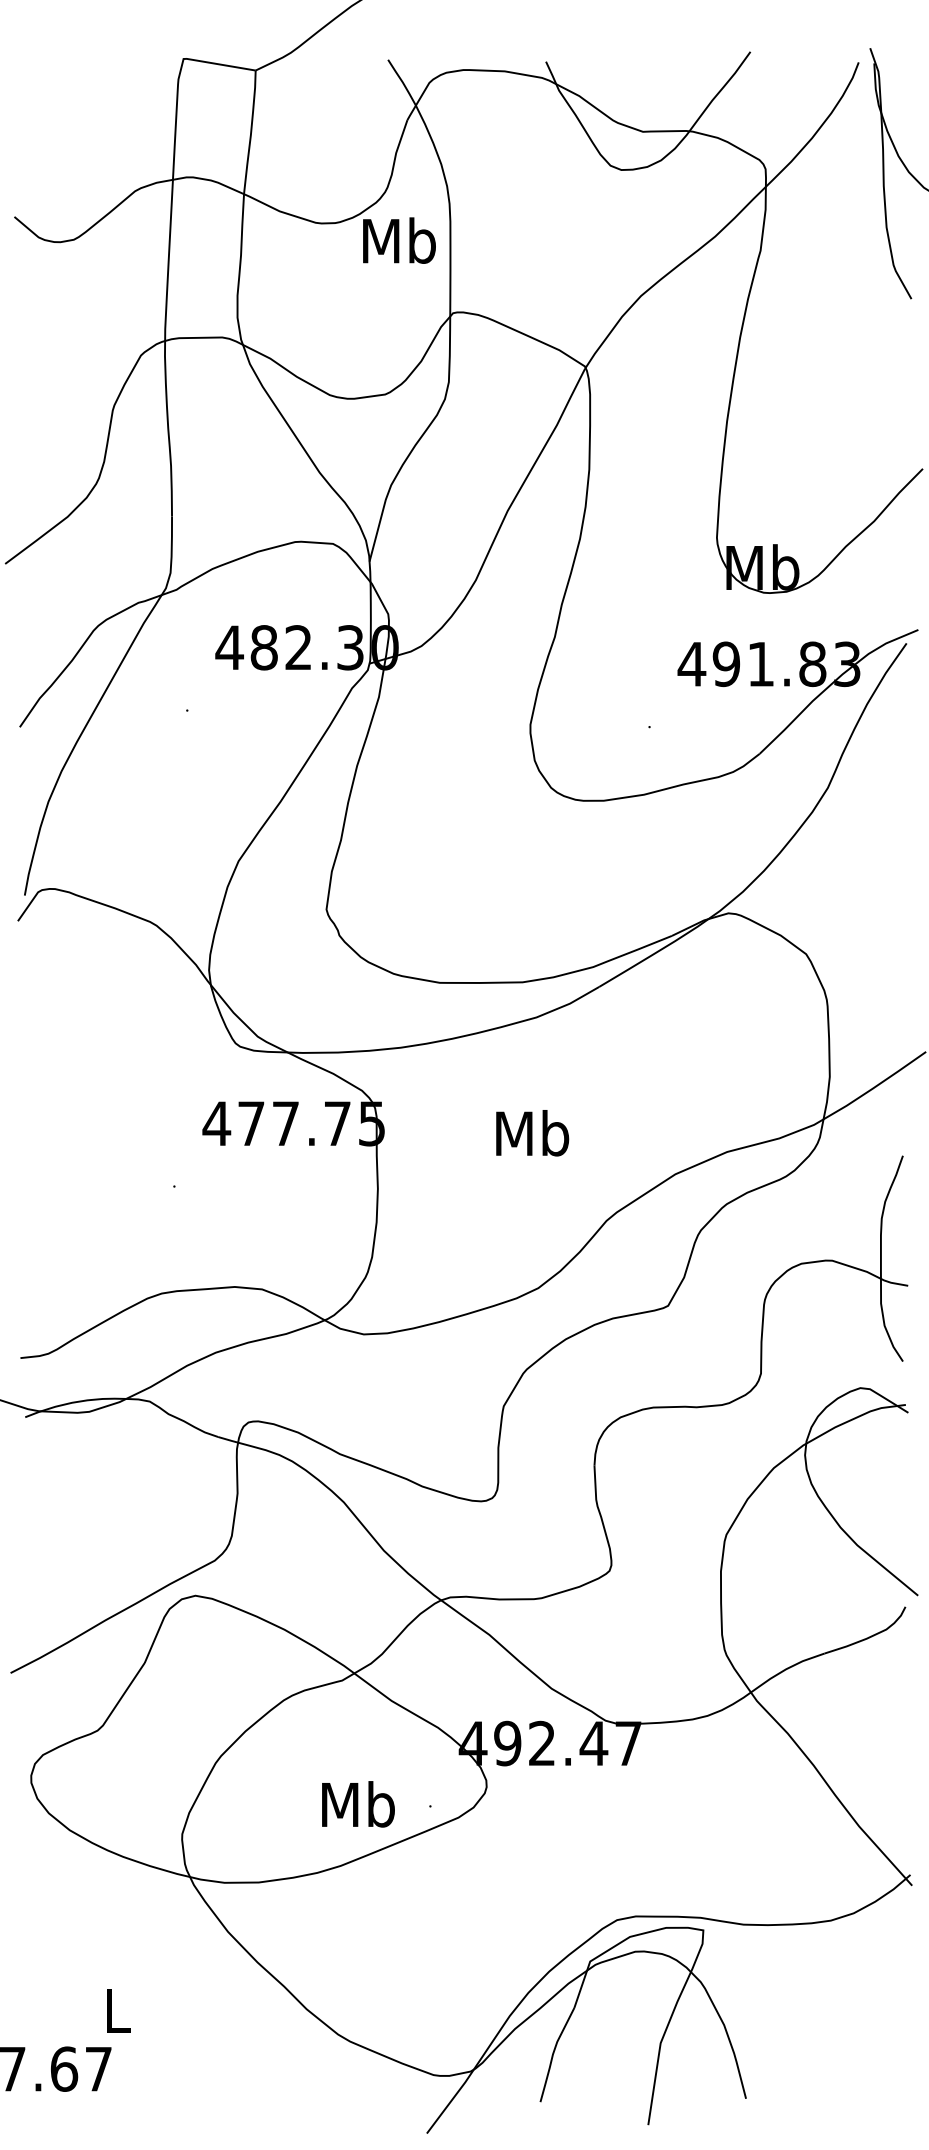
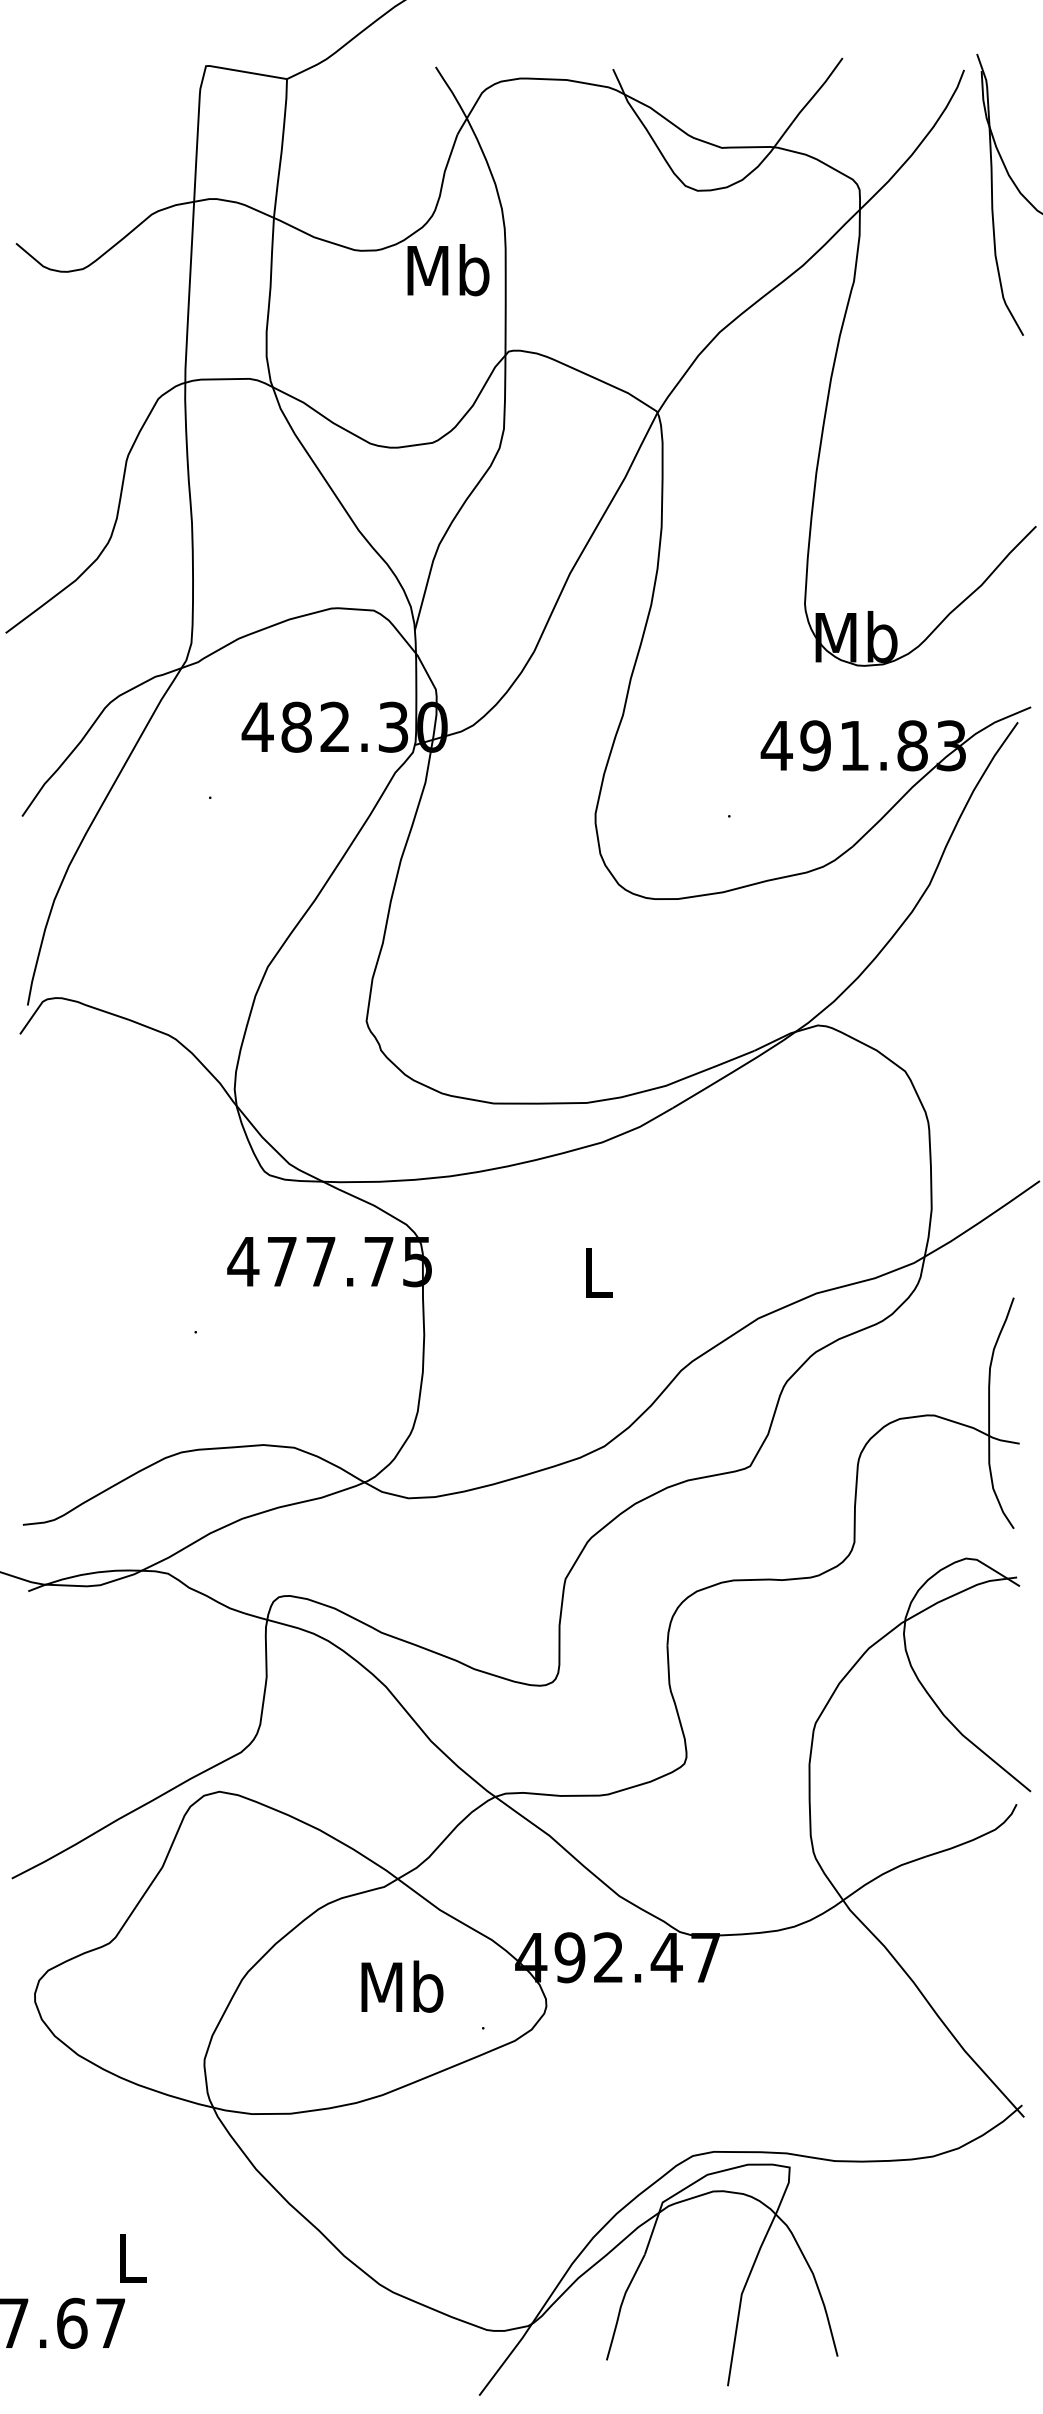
text: (532, 1133) -> (597, 1272), Mb -> L
text: (358, 1804) -> (402, 1986), moved

